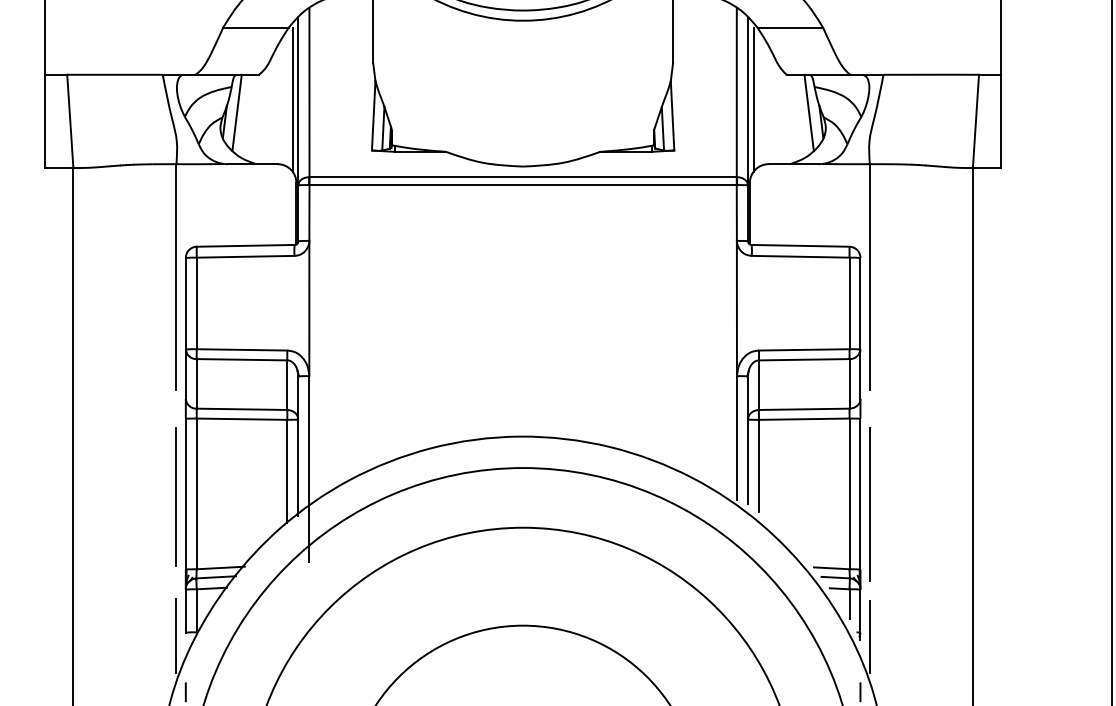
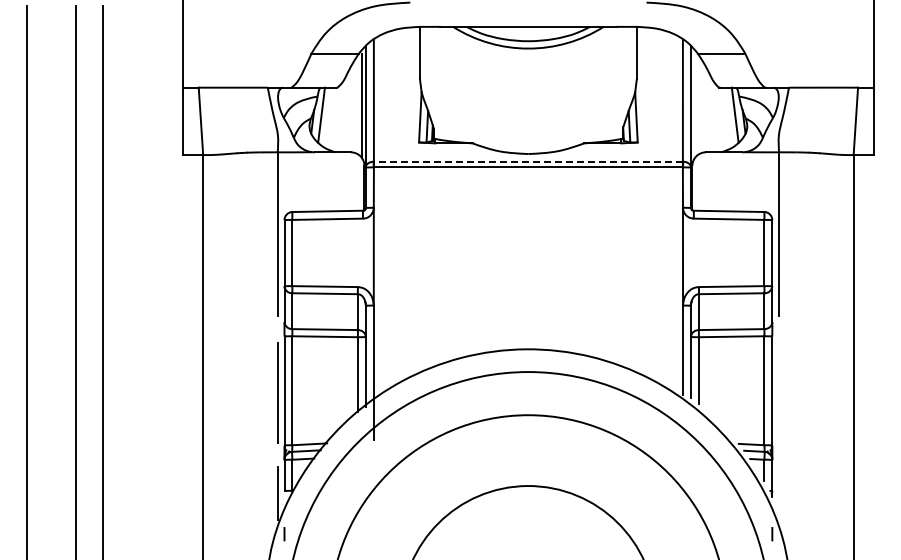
line: (754, 99) -> (695, 105), removed
line: (521, 176) -> (527, 161), solid -> dashed
line: (870, 504) -> (779, 398), removed
line: (870, 635) -> (779, 493), removed

